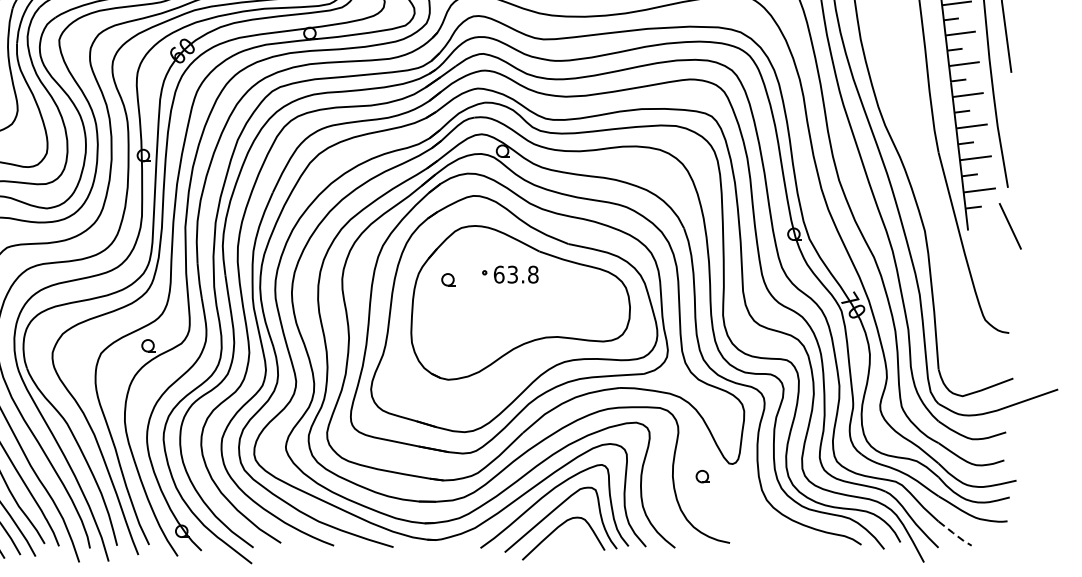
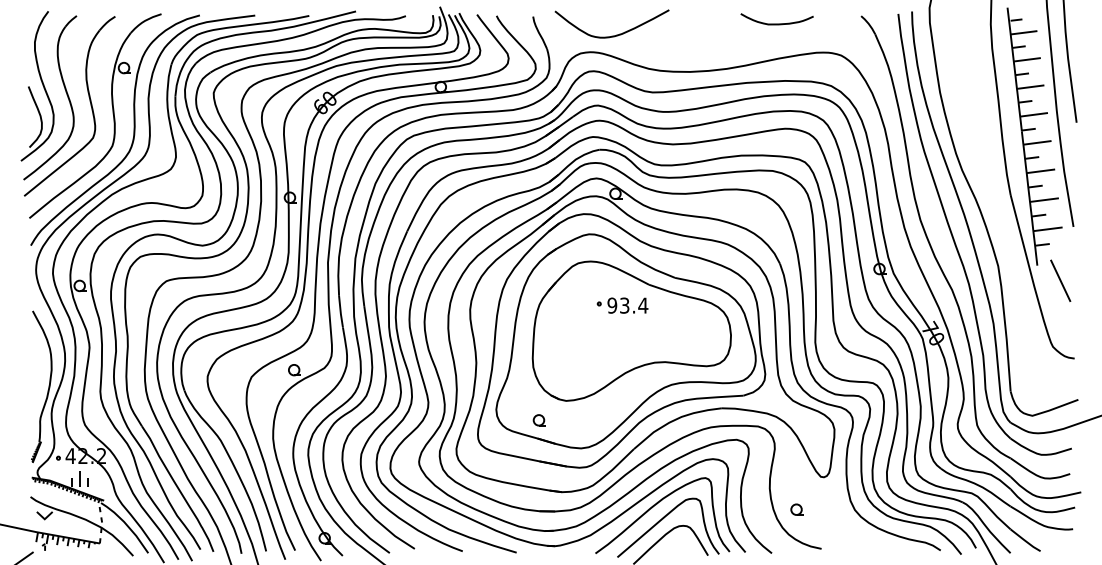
line: (1010, 225) -> (1060, 280), moved
text: (515, 274) -> (627, 305), 63.8 -> 93.4
part: (447, 280) -> (538, 420), moved
part: (702, 476) -> (796, 509), moved
line: (956, 534) -> (1026, 541), dashed -> solid

